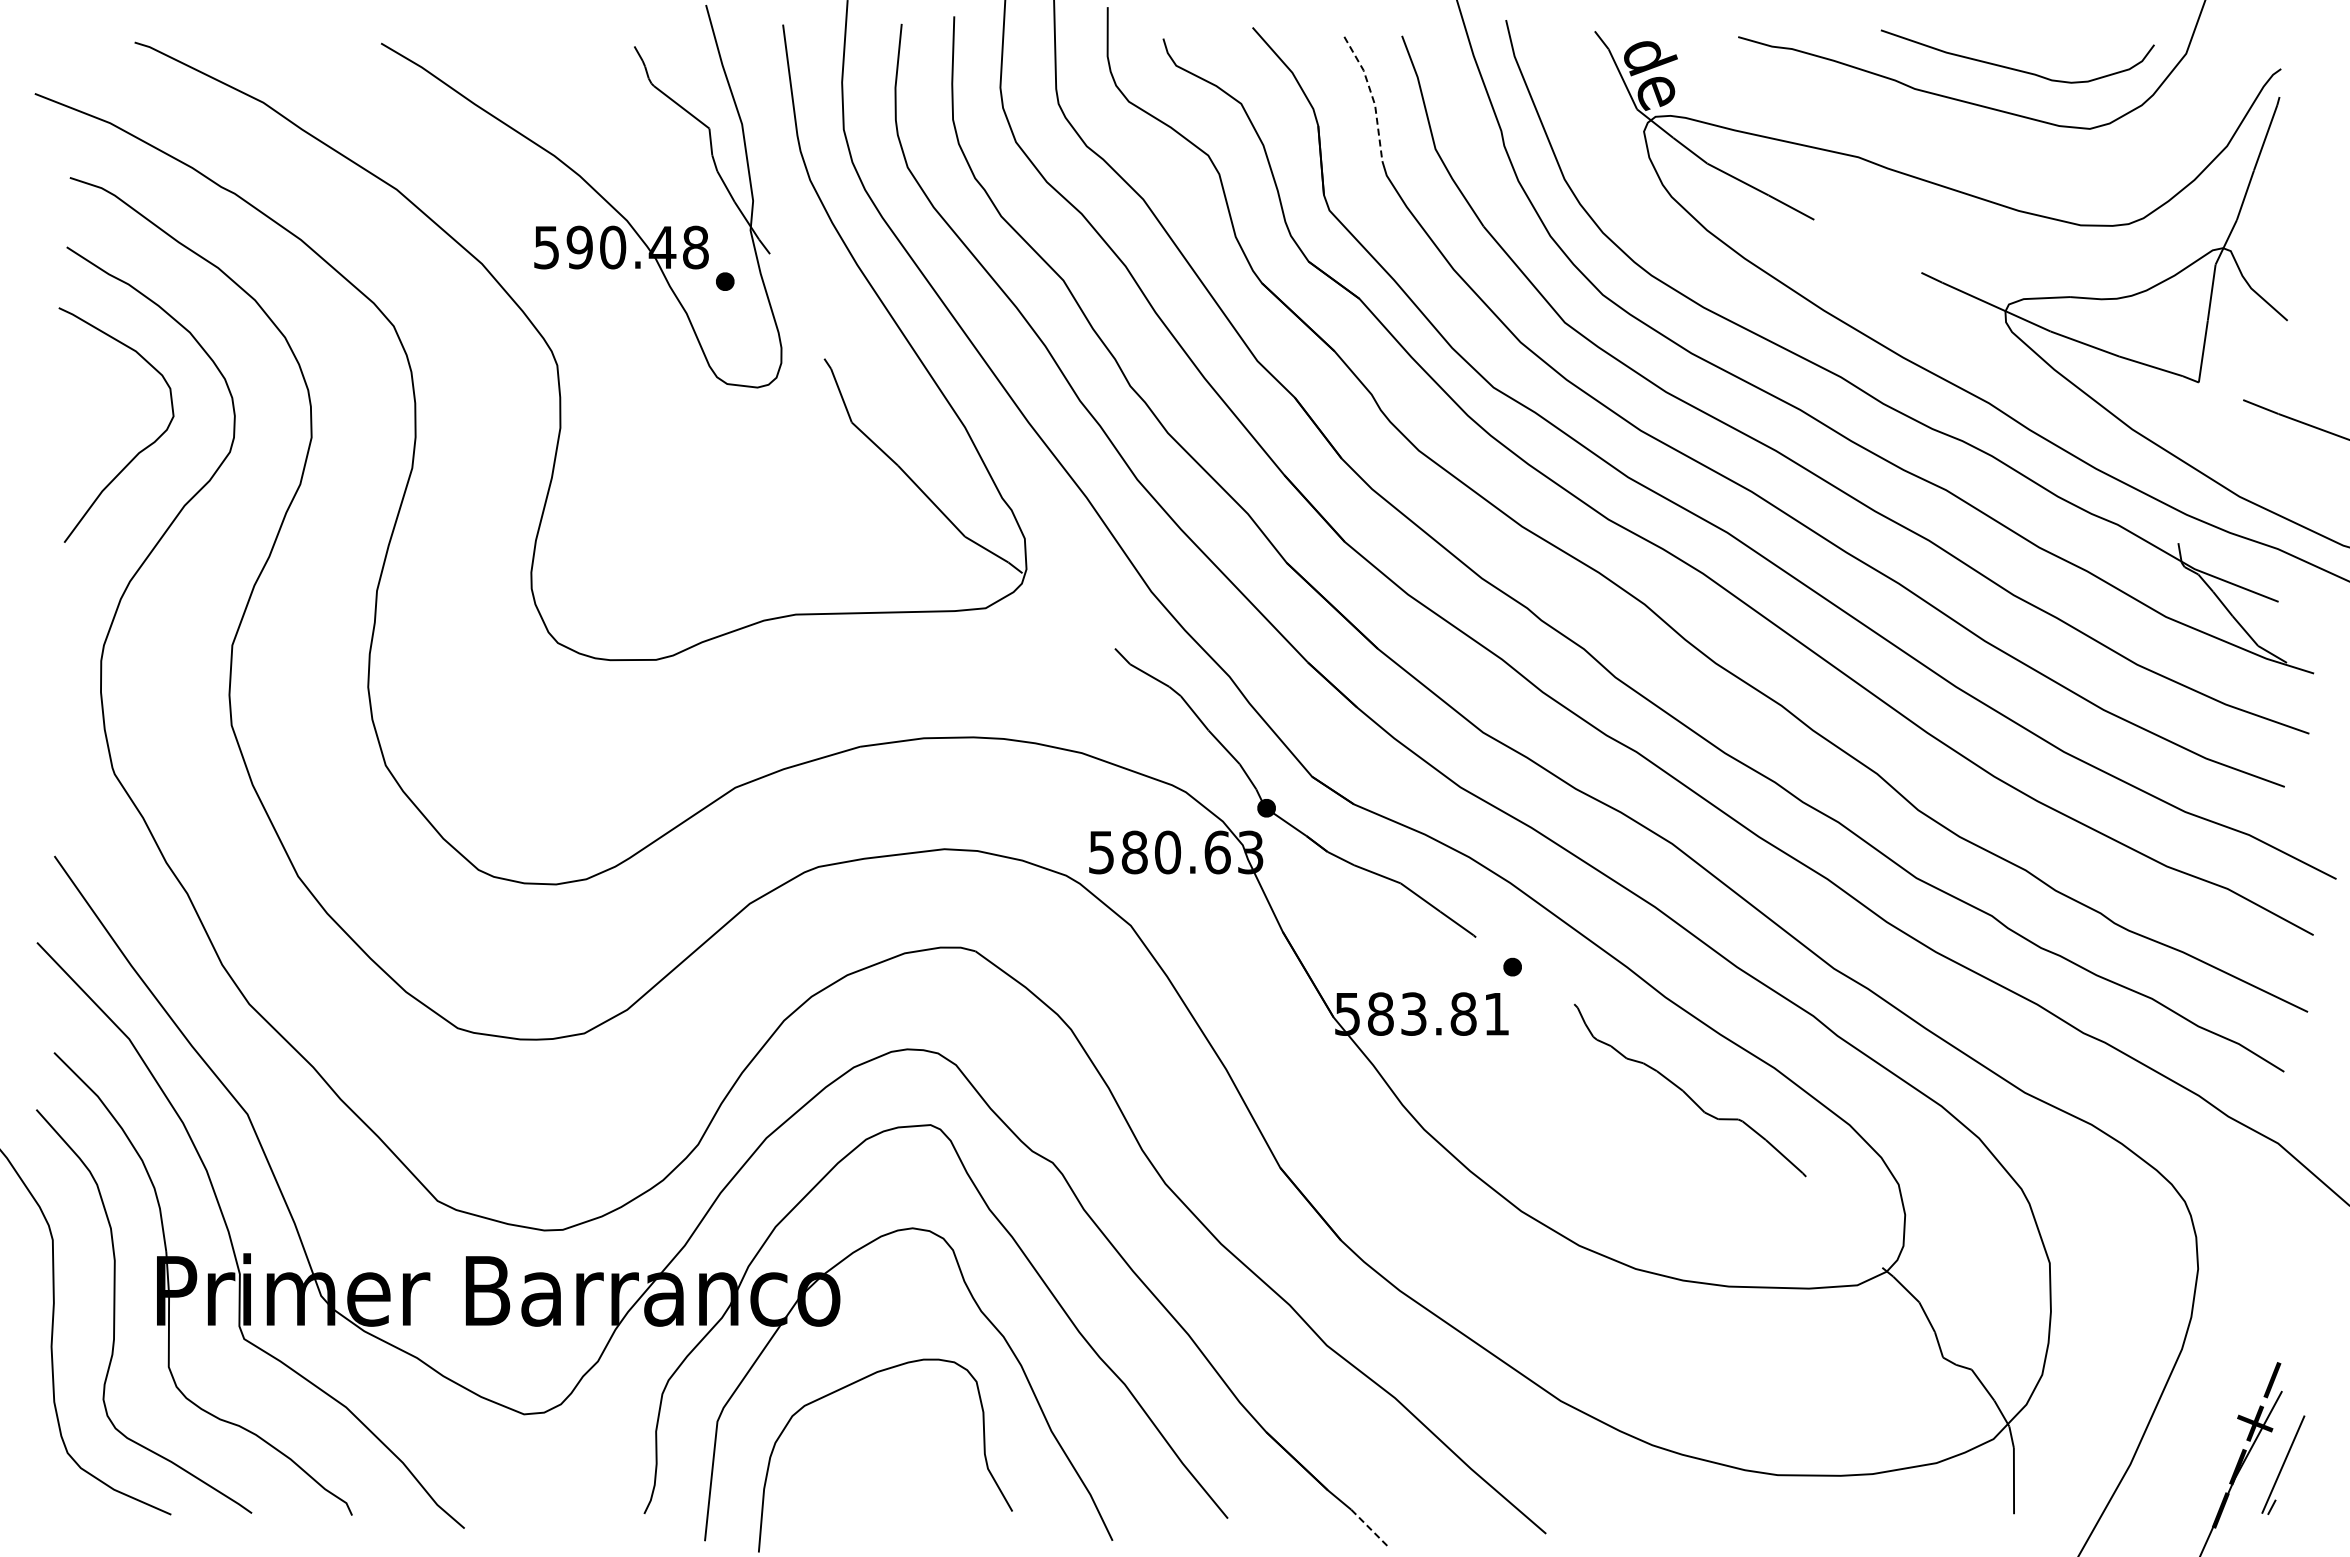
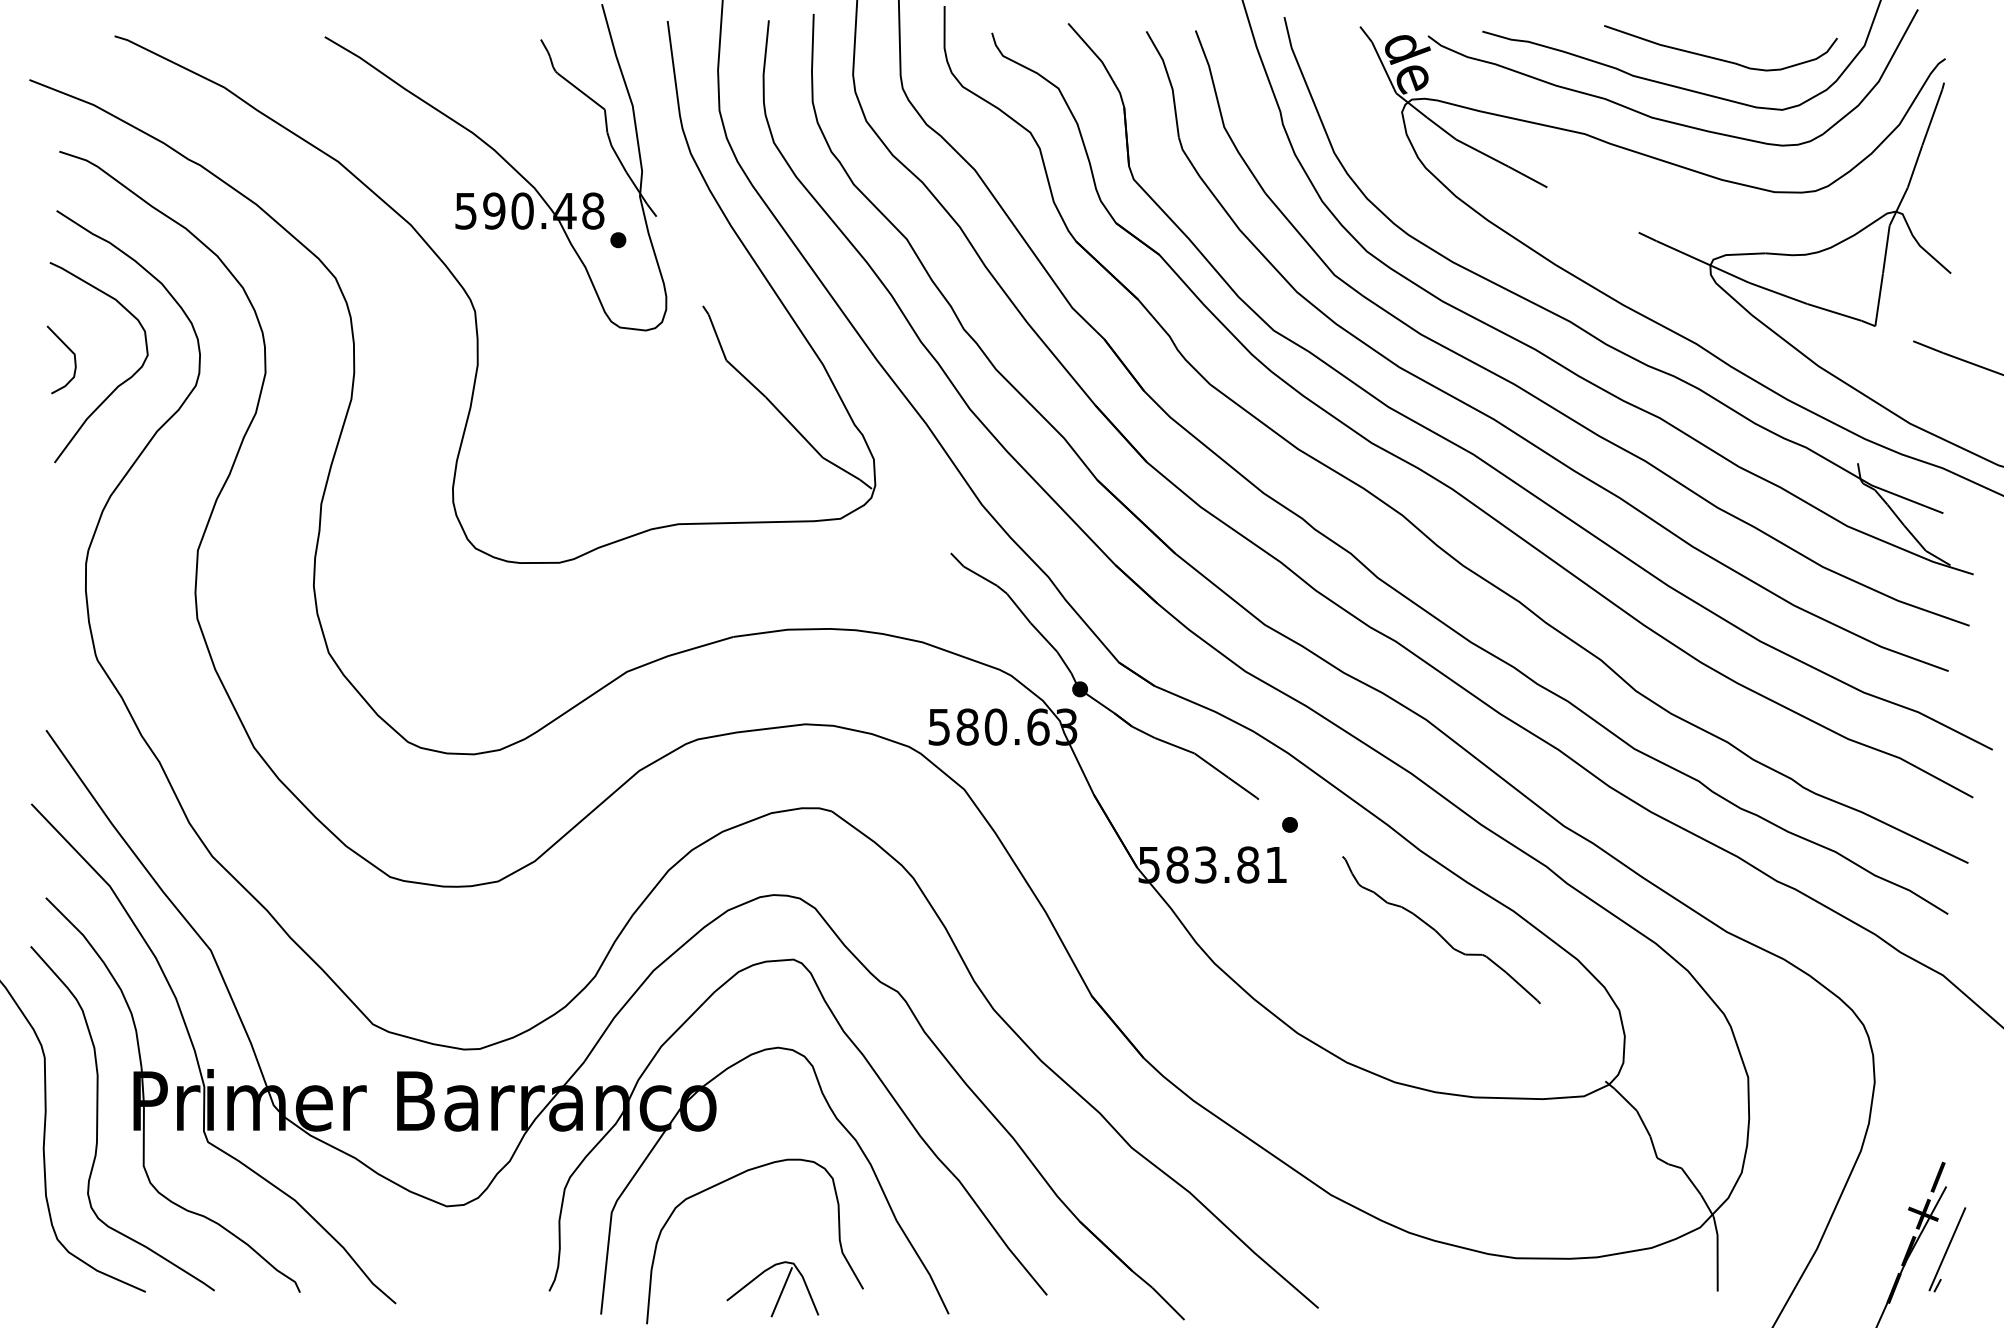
line: (1372, 96) -> (1170, 82), dashed -> solid
curve: (1948, 139) -> (1661, 118), added
curve: (82, 411) -> (70, 350), added
part: (915, 1515) -> (780, 1292), added
line: (1370, 1528) -> (1168, 1303), dashed -> solid

